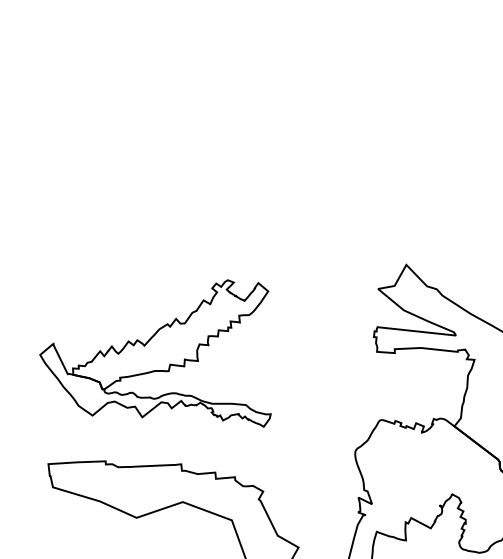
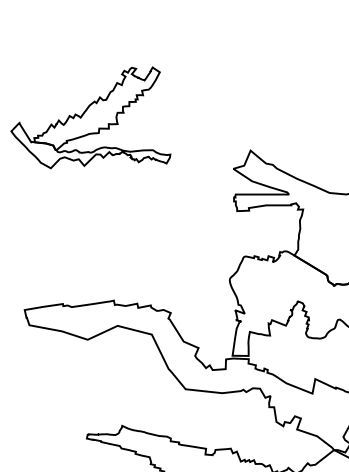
part: (158, 346) -> (90, 117), moved

